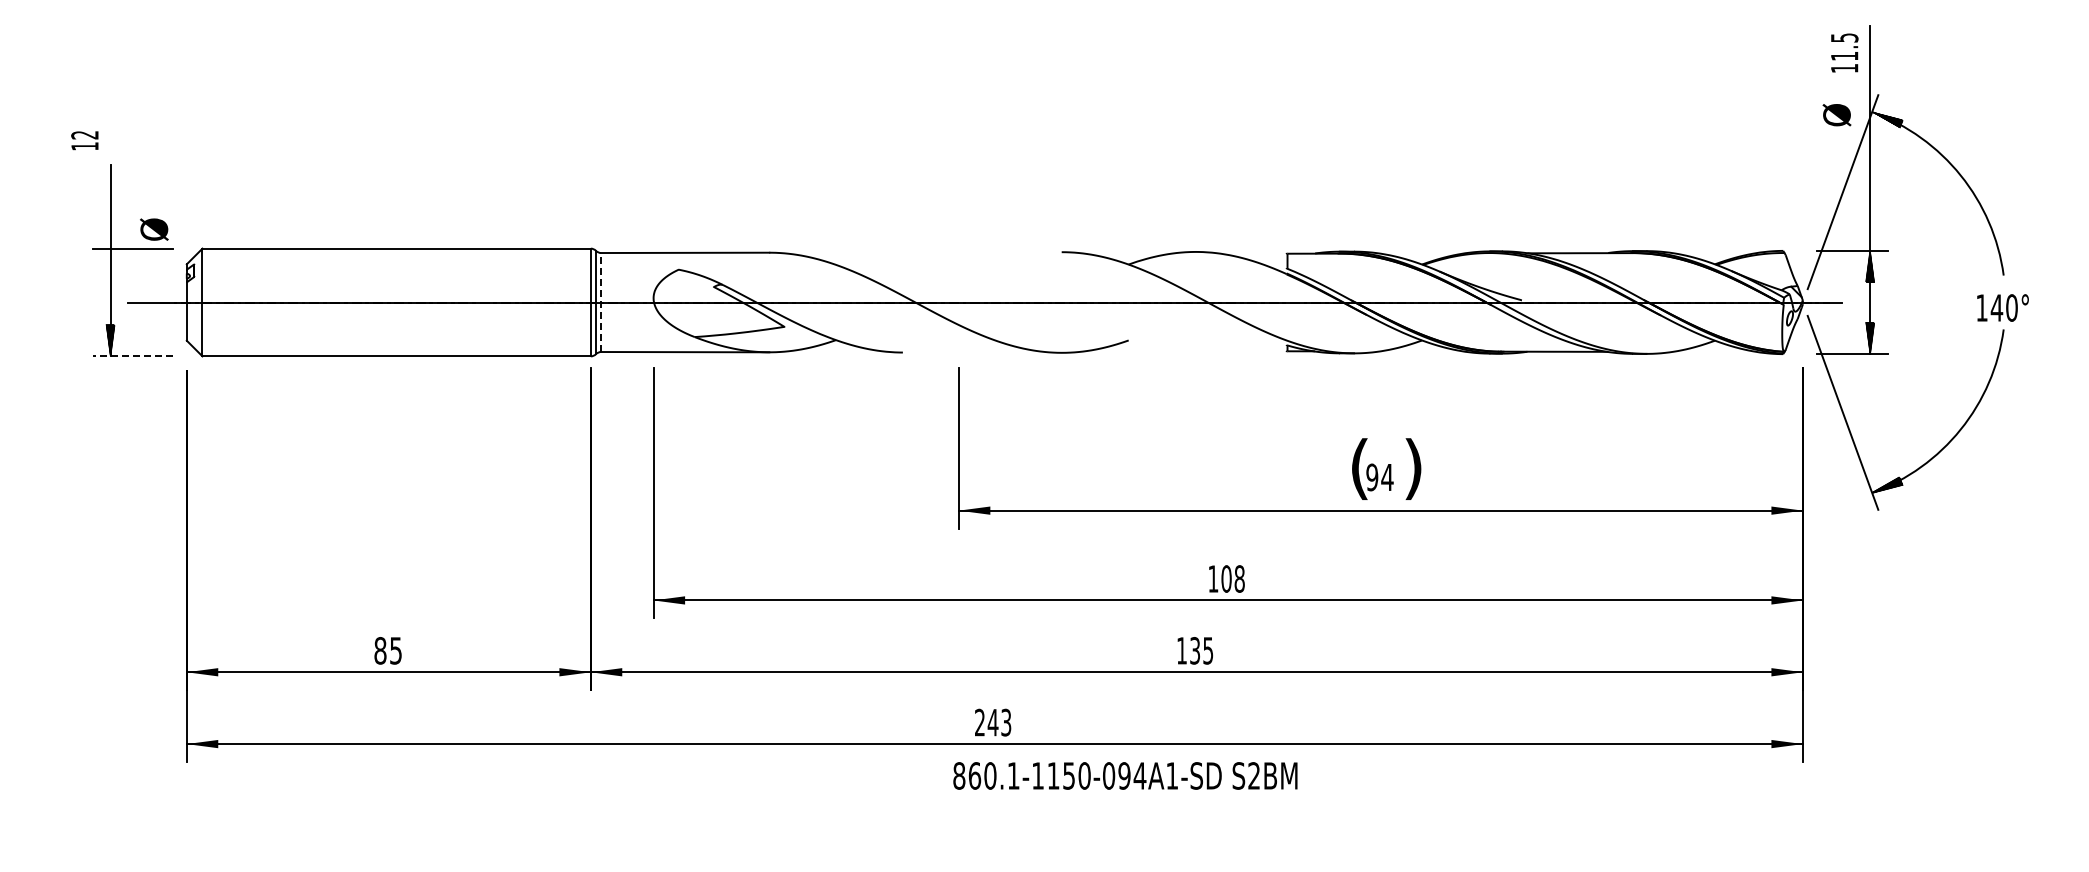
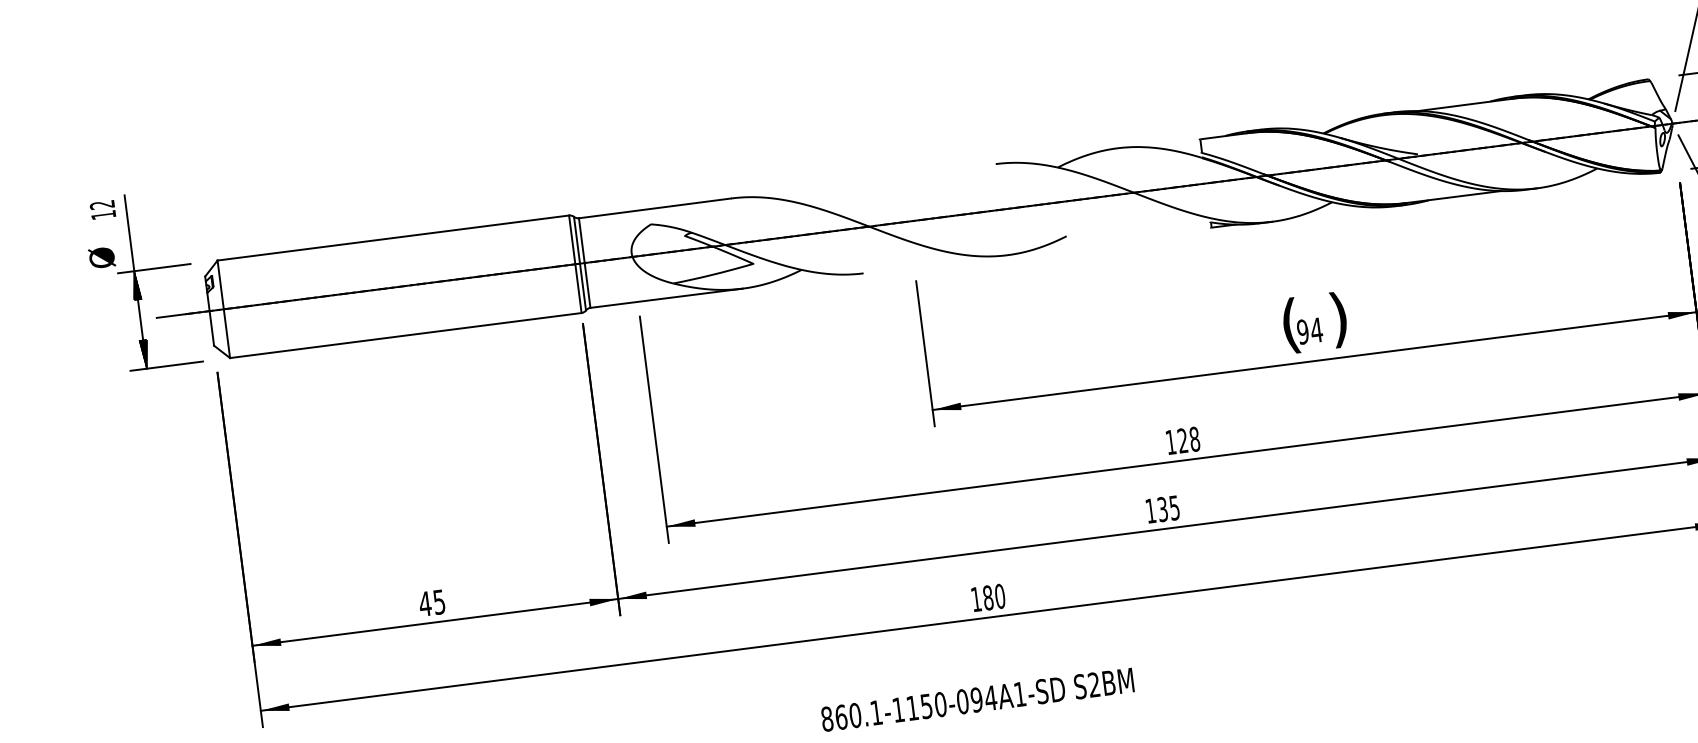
text: (84, 140) -> (102, 209), moved
text: (154, 229) -> (102, 257), moved
hatch: (110, 264) -> (136, 285), added
line: (601, 302) -> (585, 263), dashed -> solid
line: (132, 356) -> (166, 366), dashed -> solid
text: (1226, 578) -> (1182, 440), 108 -> 128
text: (380, 650) -> (425, 603), 85 -> 45
text: (993, 722) -> (988, 597), 243 -> 180
text: (1125, 775) -> (977, 699), moved

